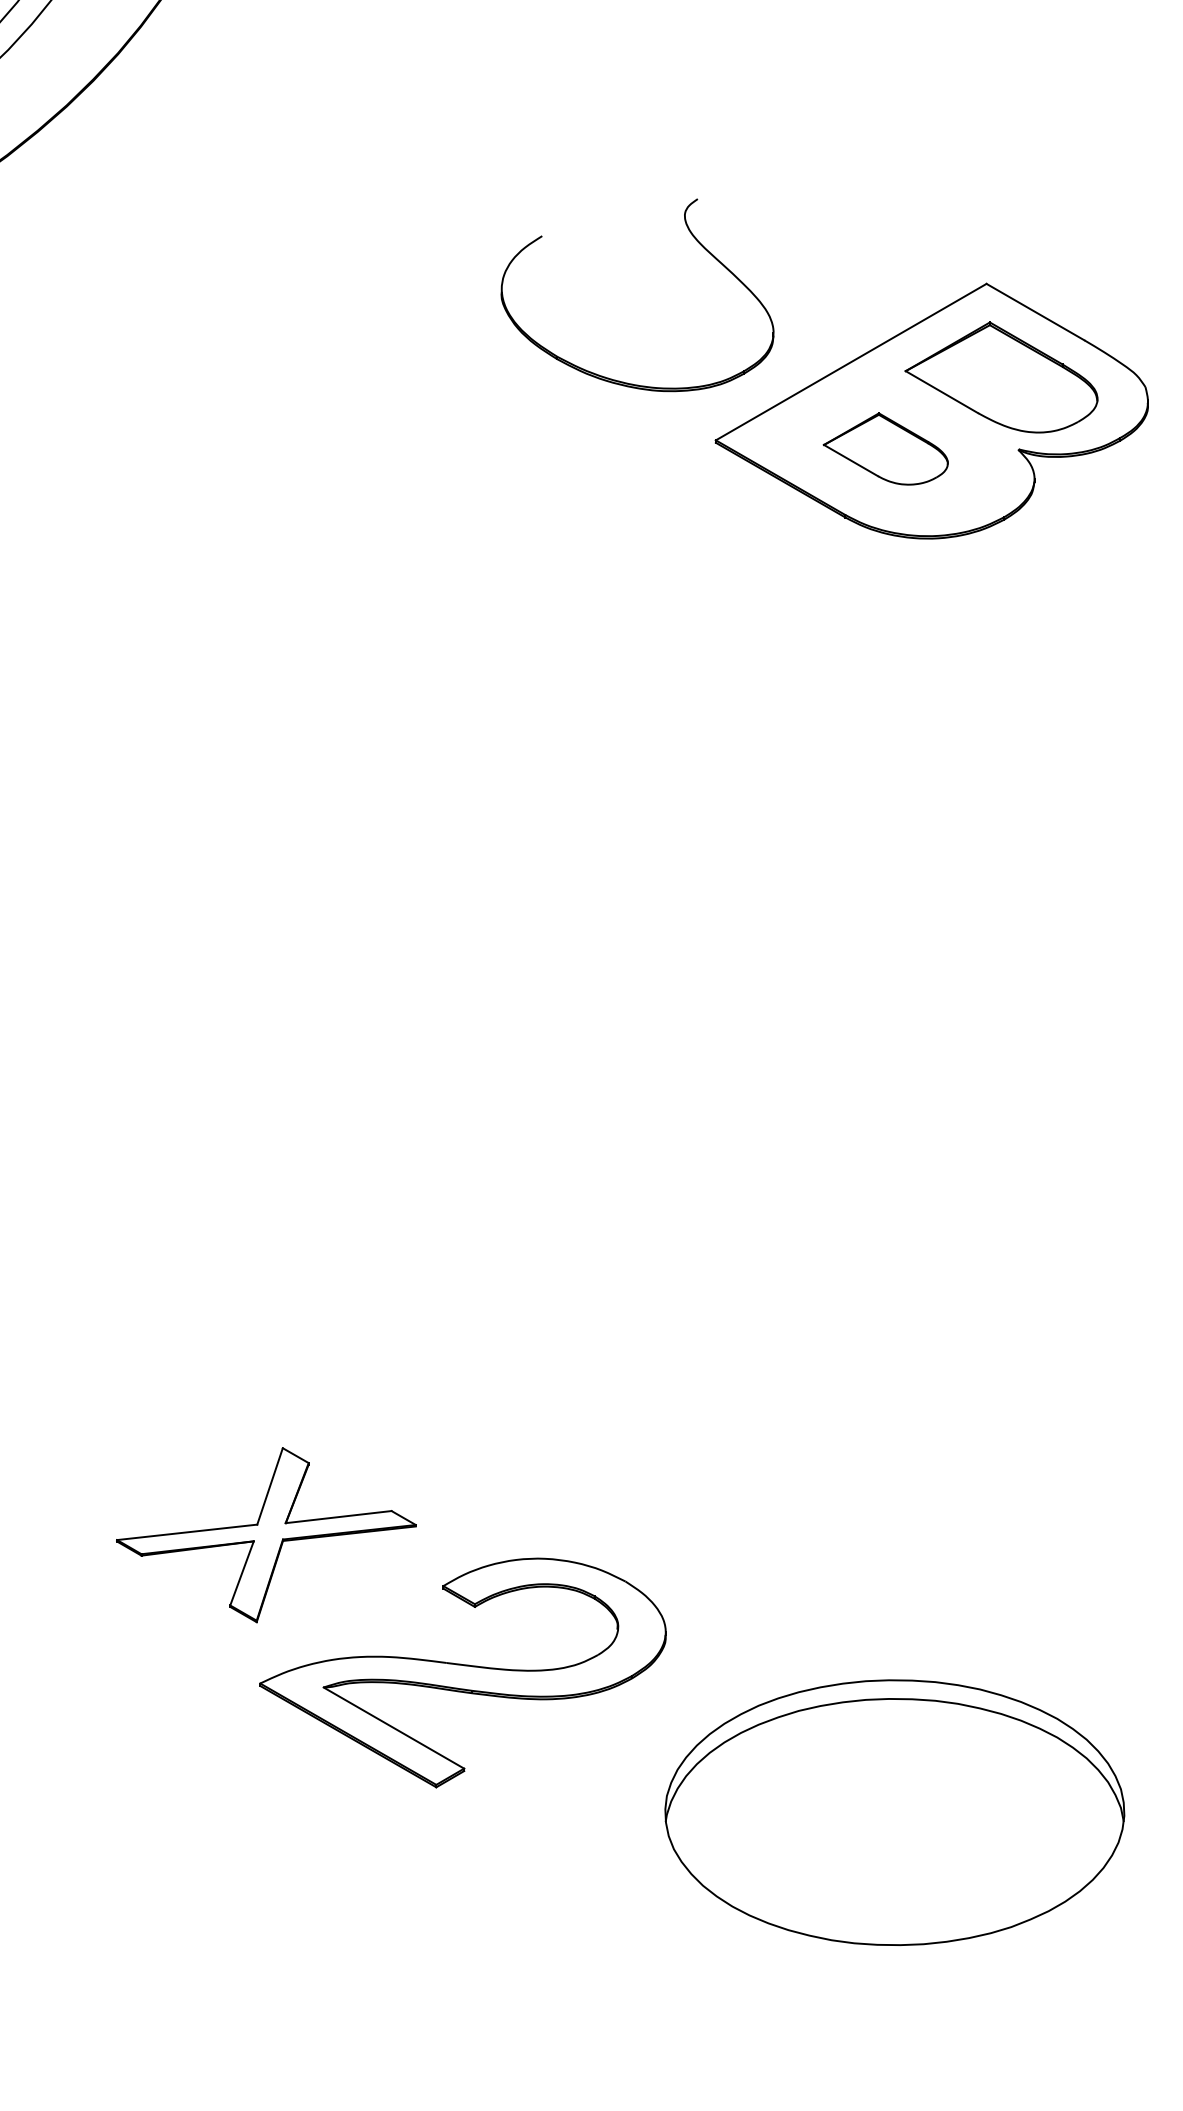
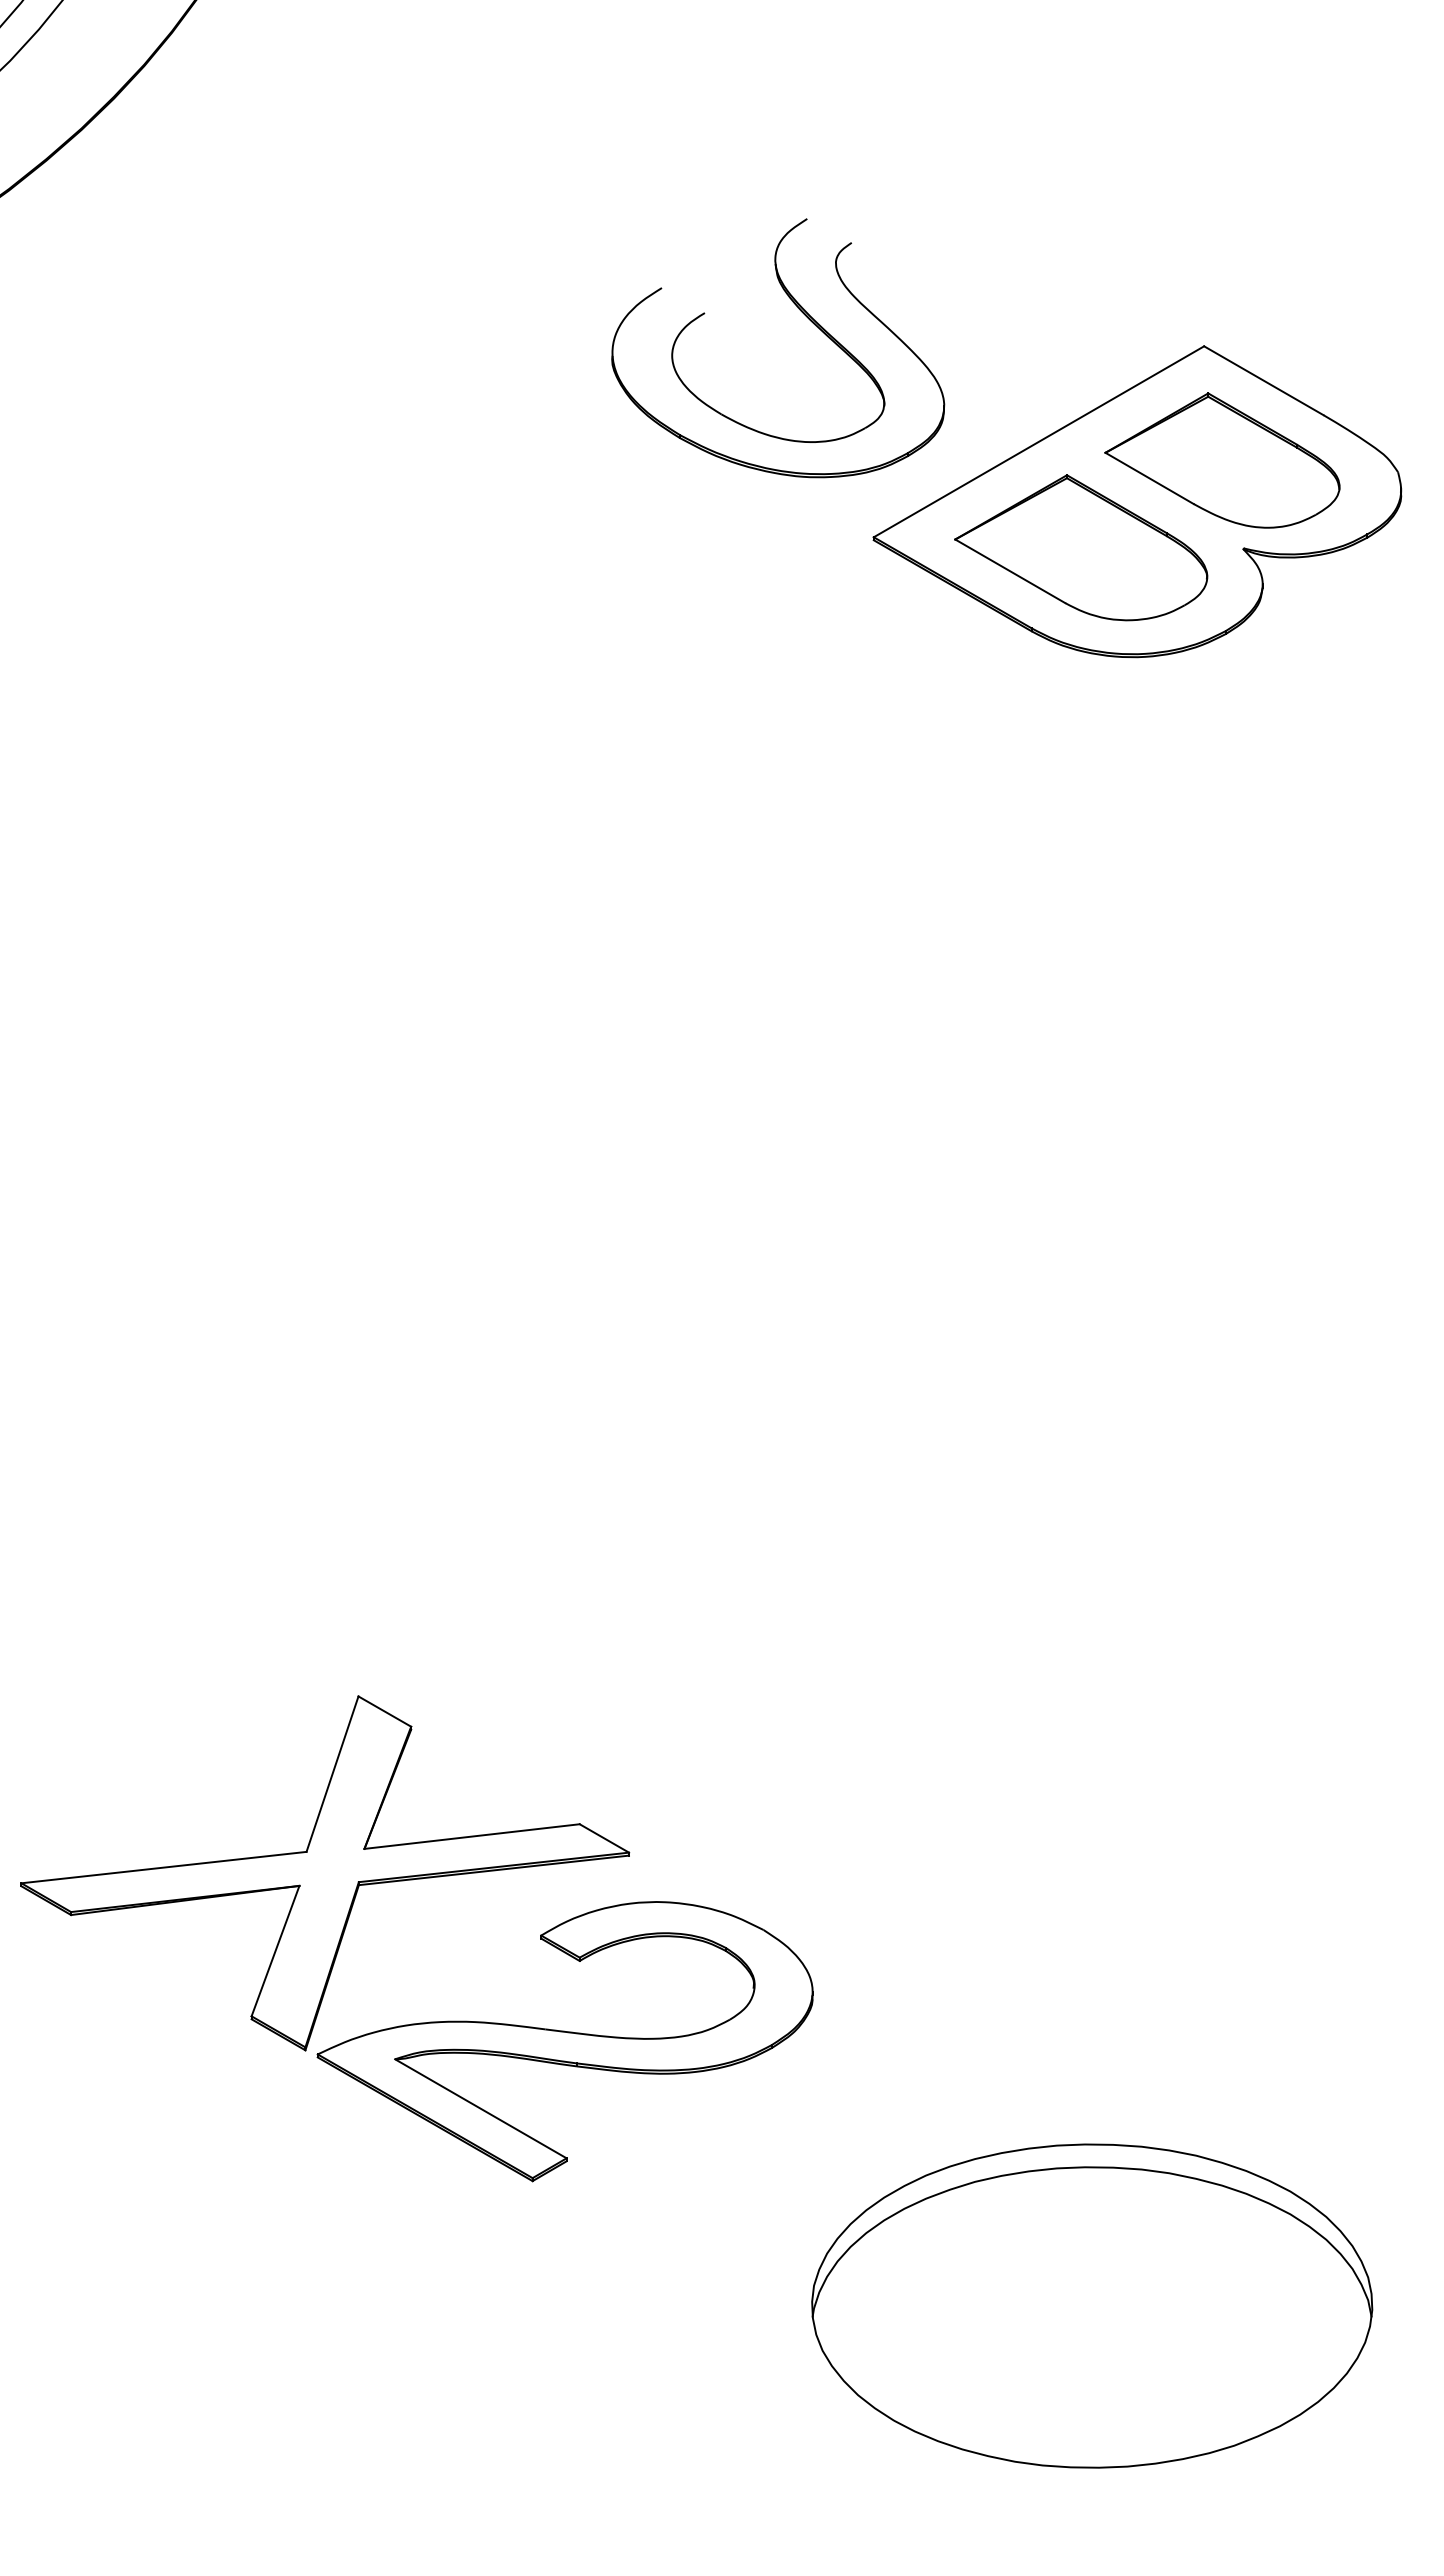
part: (655, 254) -> (799, 310), added
part: (886, 448) -> (1081, 547), size x1.67
part: (266, 1535) -> (325, 1873), size x1.67
part: (895, 1812) -> (1092, 2305), moved

